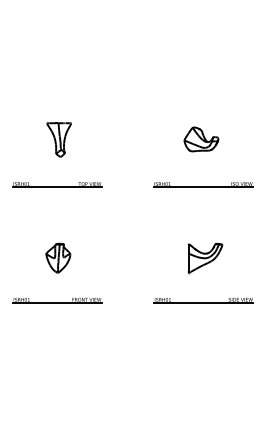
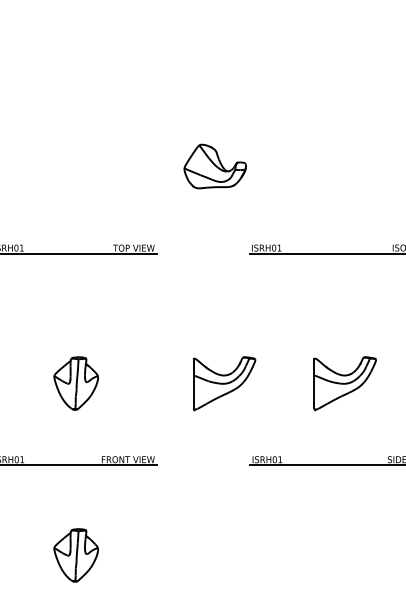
part: (58, 139) -> (76, 166), removed
part: (201, 139) -> (215, 166), moved
part: (139, 258) -> (224, 384), added
part: (58, 351) -> (76, 554), added

